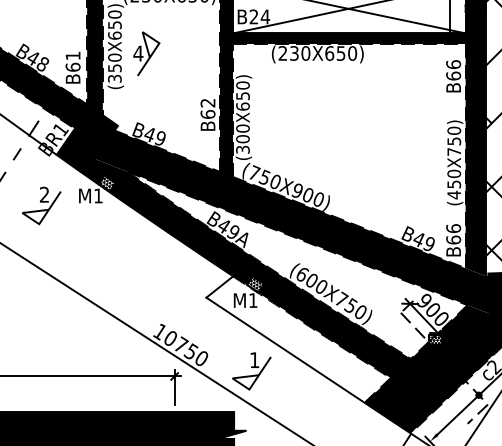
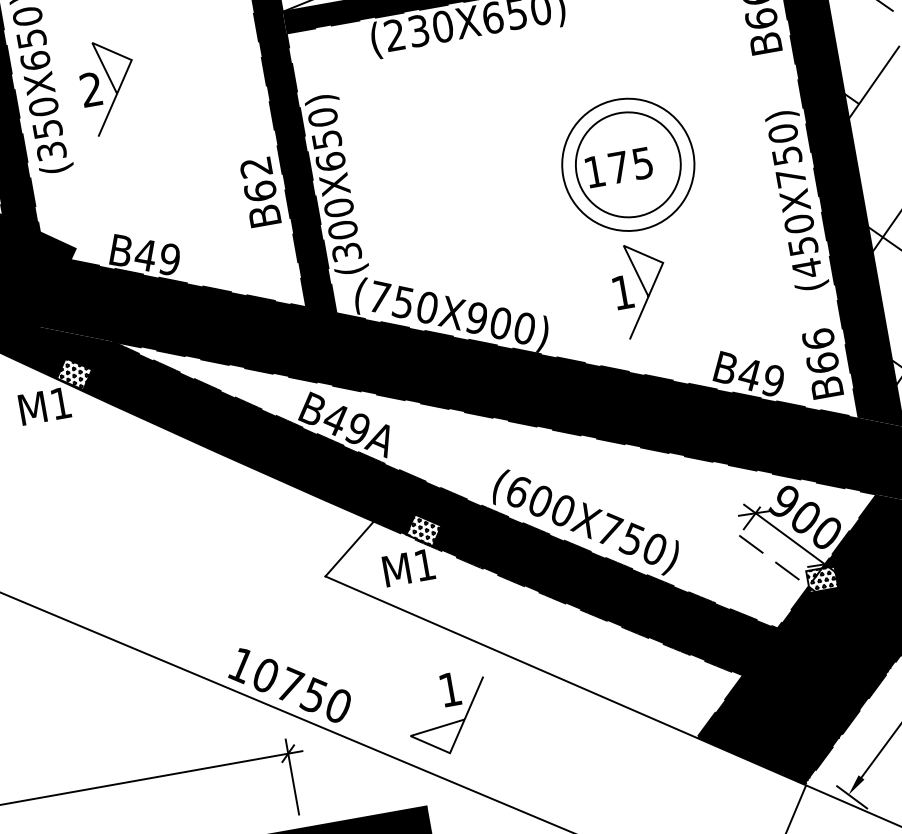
text: (138, 53) -> (91, 89), 4 -> 2
part: (379, 156) -> (635, 215), added

